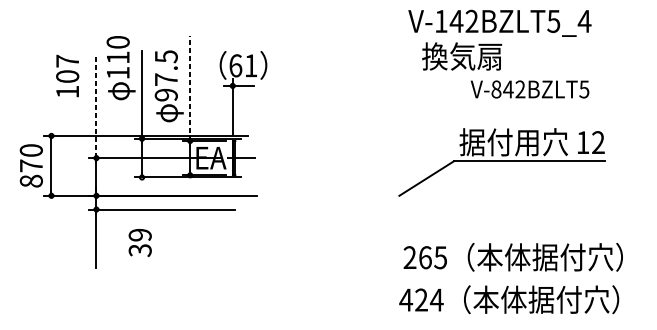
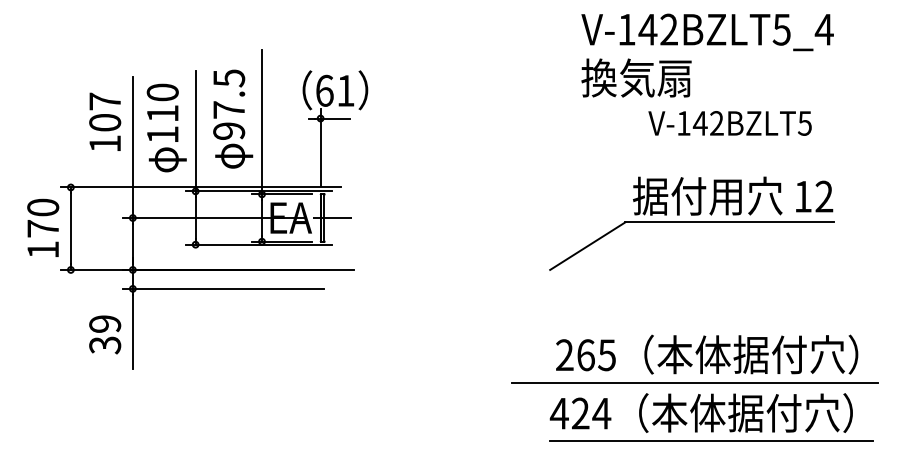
text: (499, 23) -> (707, 32), moved
text: (120, 67) -> (166, 127), moved
text: (67, 75) -> (105, 121), moved
line: (190, 88) -> (262, 121), dashed -> solid
text: (496, 89) -> (683, 123), V-842BZLT5 -> V-142BZLT5
line: (96, 106) -> (132, 147), dashed -> solid
text: (31, 180) -> (43, 249), 870 -> 170
text: (140, 242) -> (105, 334), moved
line: (504, 277) -> (694, 382), added
line: (516, 320) -> (711, 441), added

